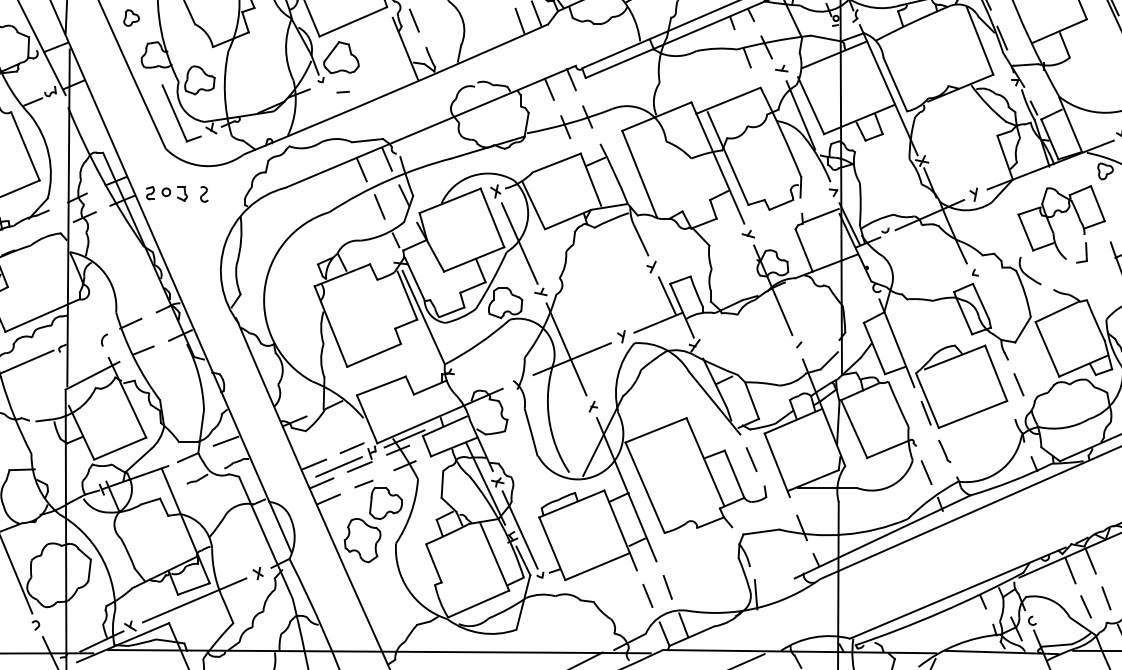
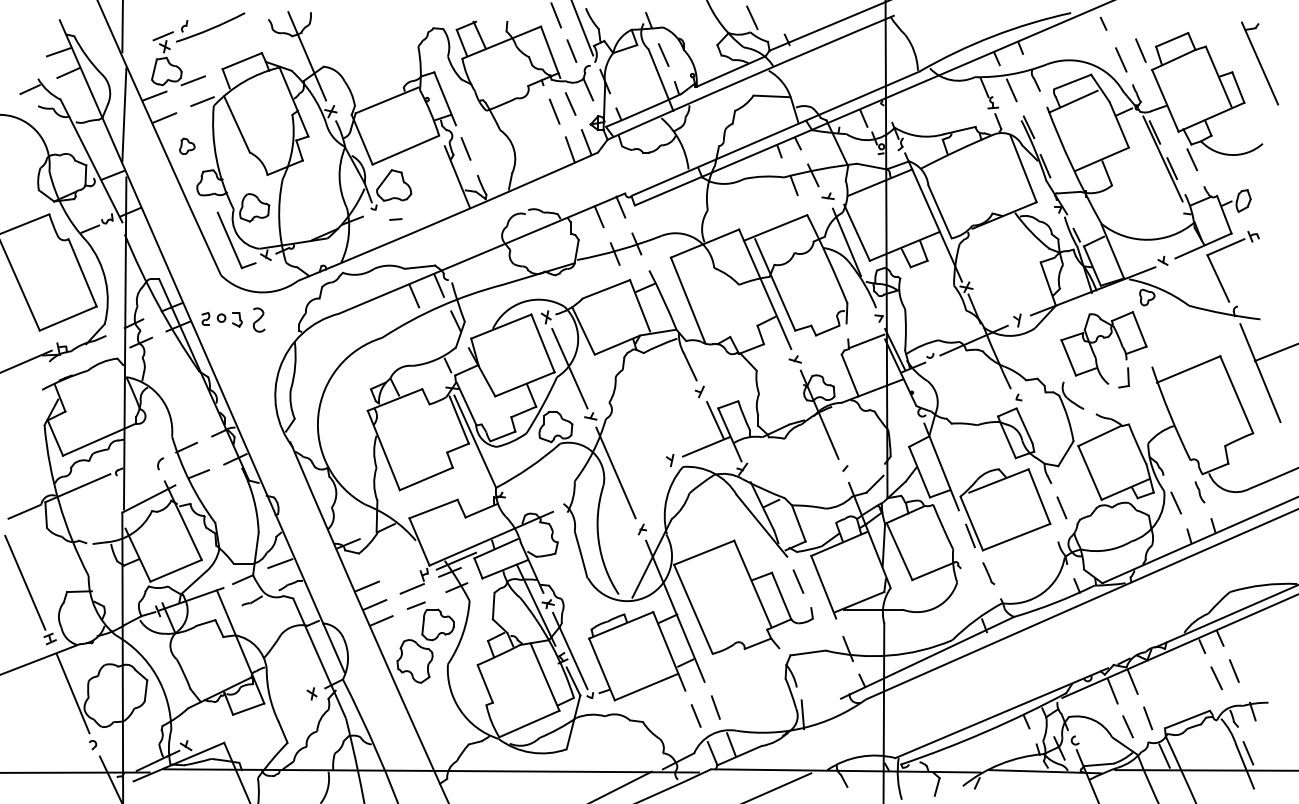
part: (203, 194) -> (258, 320), size x1.6
line: (379, 206) -> (431, 332), removed
line: (572, 359) -> (621, 482), removed
line: (351, 448) -> (404, 570), removed
line: (338, 466) -> (391, 588), removed
line: (926, 472) -> (970, 594), removed
line: (194, 600) -> (249, 720), removed

